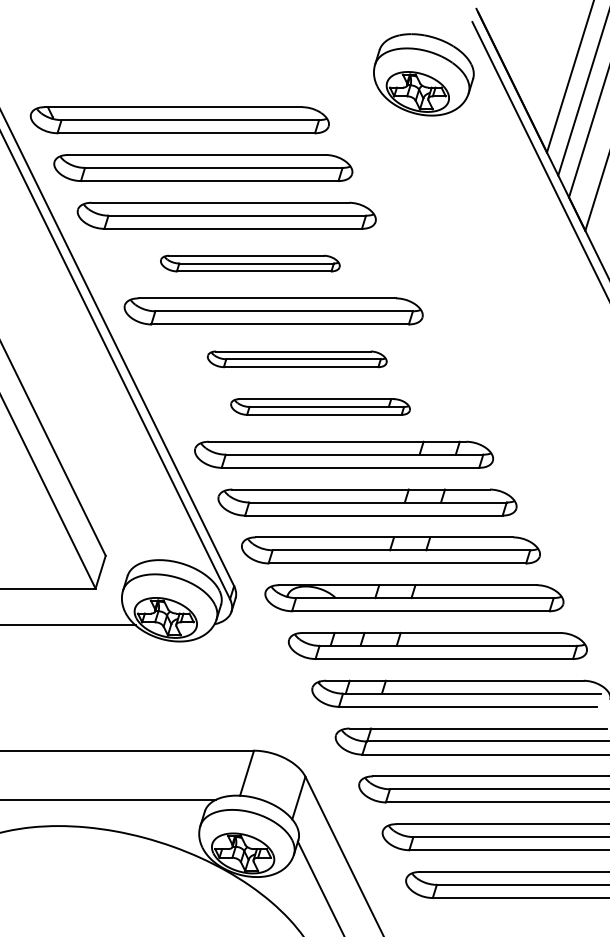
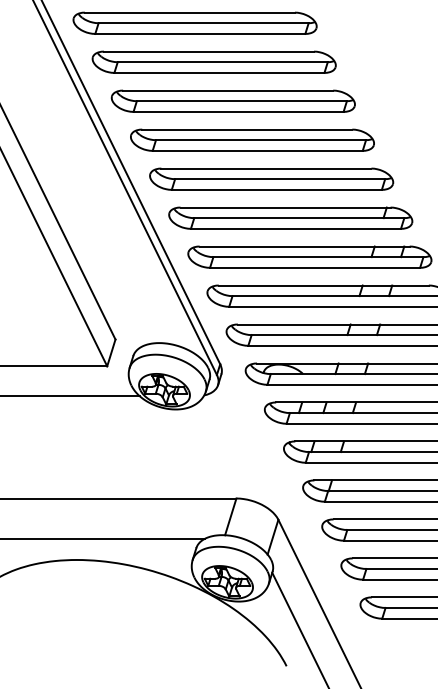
part: (250, 263) -> (233, 101), size x1.67
part: (297, 359) -> (271, 179), size x1.67
part: (320, 406) -> (290, 217), size x1.67

